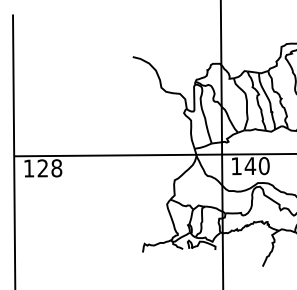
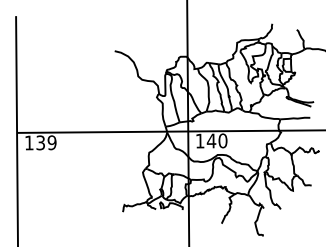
text: (49, 167) -> (46, 142), 128 -> 139

